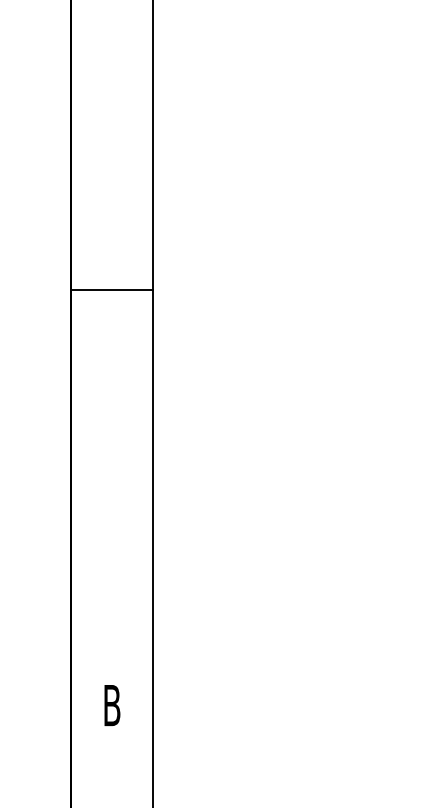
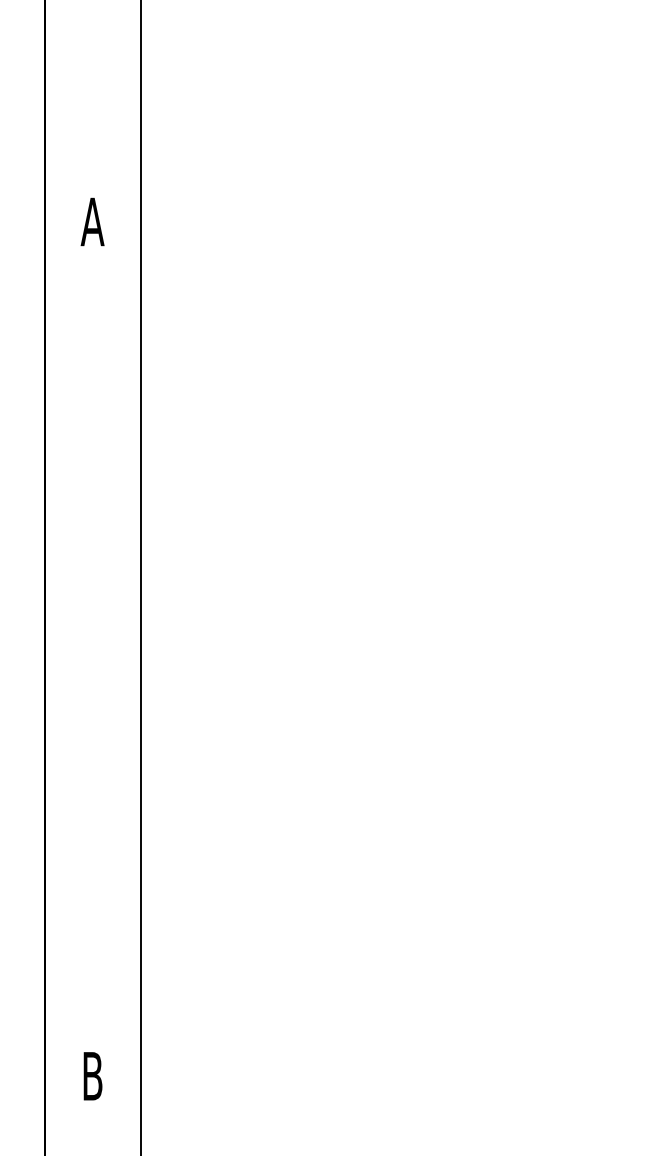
line: (111, 289) -> (92, 588), removed

